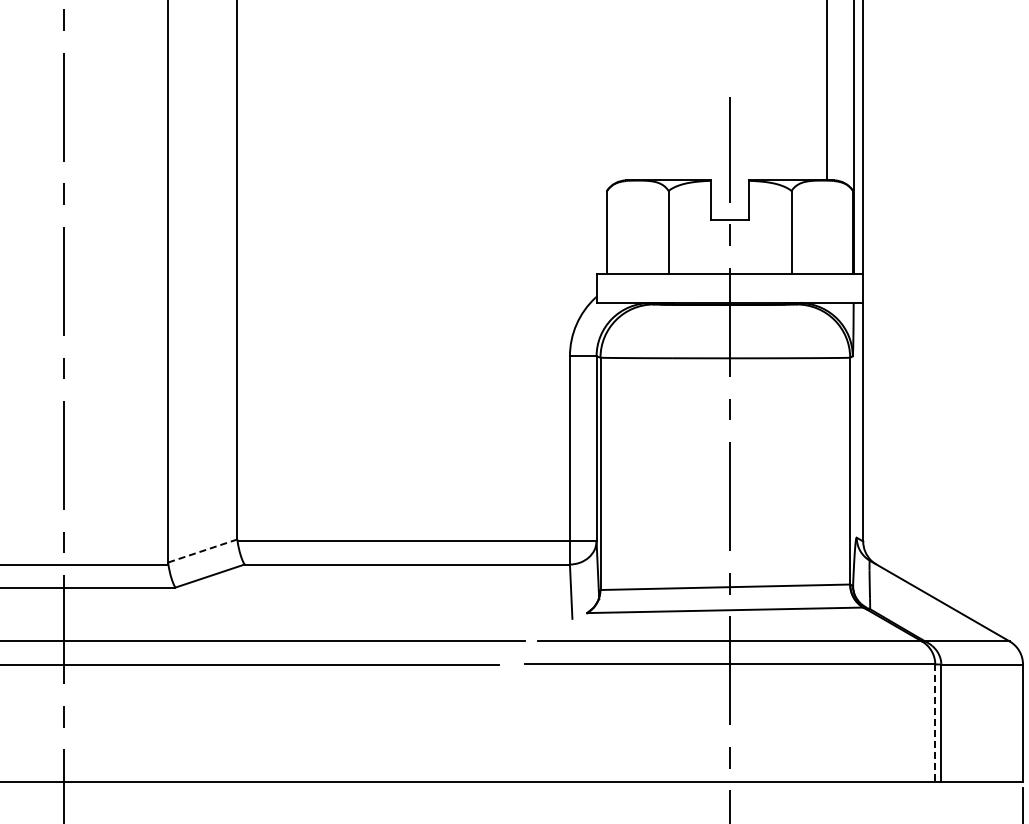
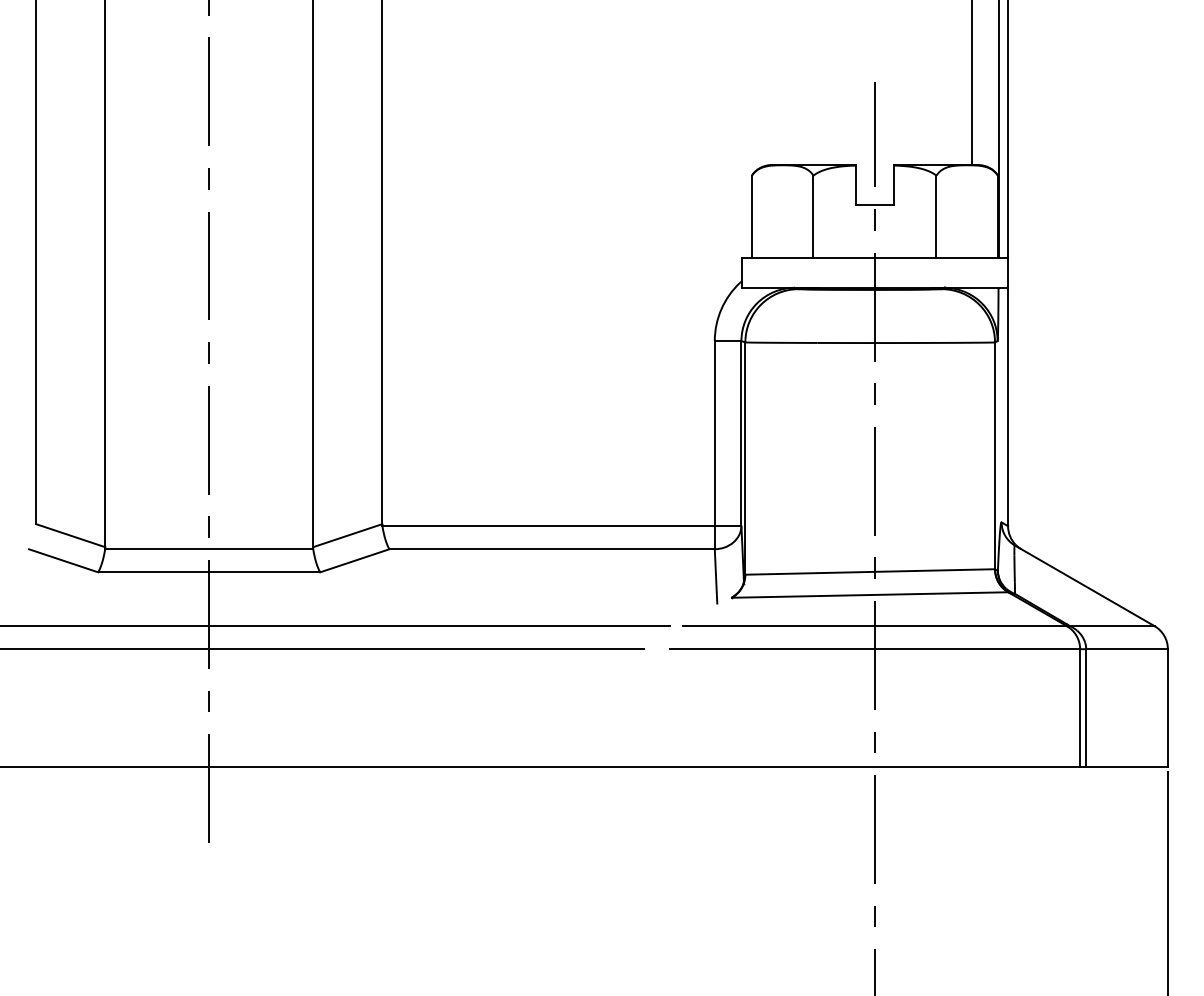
line: (202, 550) -> (347, 535), dashed -> solid
line: (935, 723) -> (1080, 708), dashed -> solid

